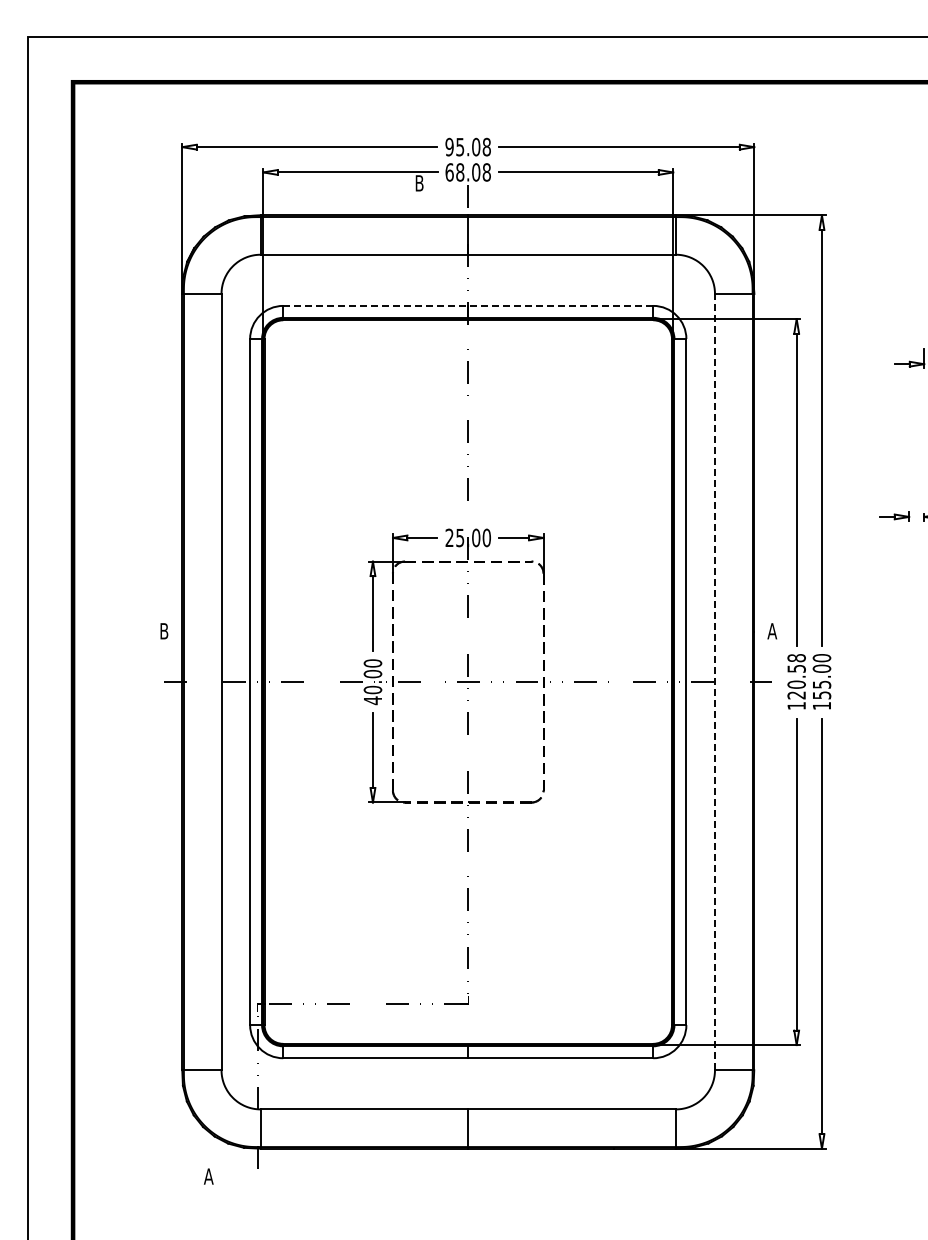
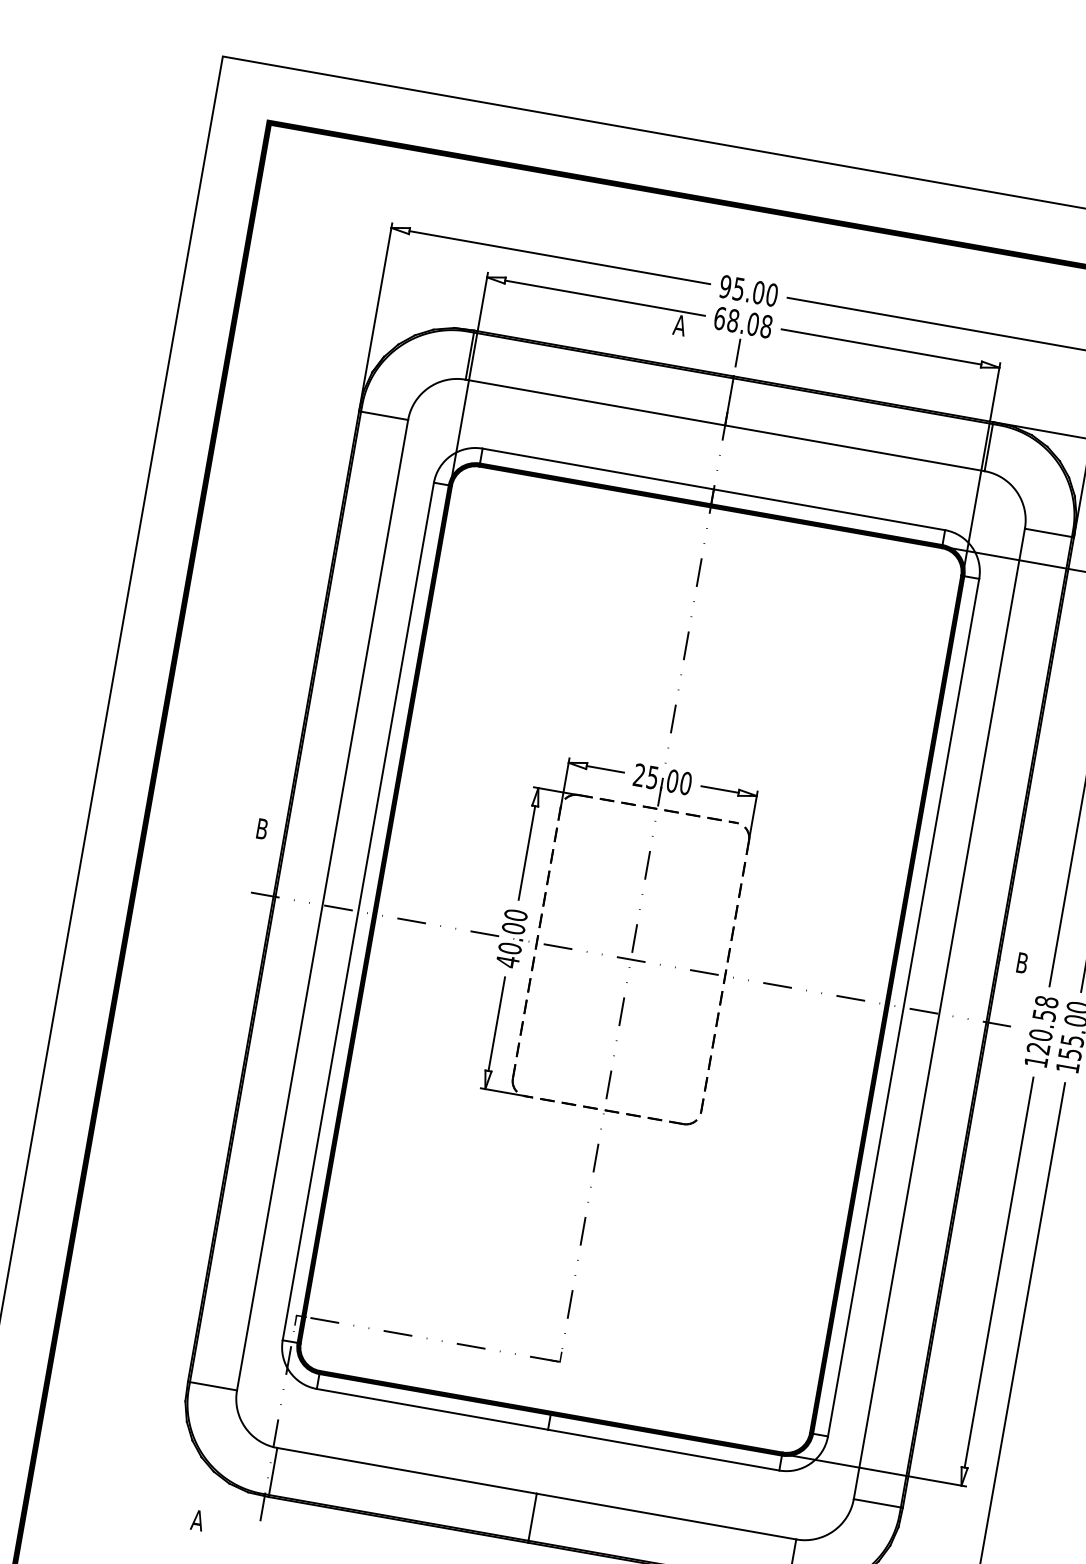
text: (486, 147) -> (771, 295), 95.08 -> 95.00
text: (419, 183) -> (679, 325), B -> A
line: (468, 305) -> (714, 488), dashed -> solid
text: (772, 631) -> (1022, 963), A -> B
line: (714, 681) -> (938, 1013), dashed -> solid

